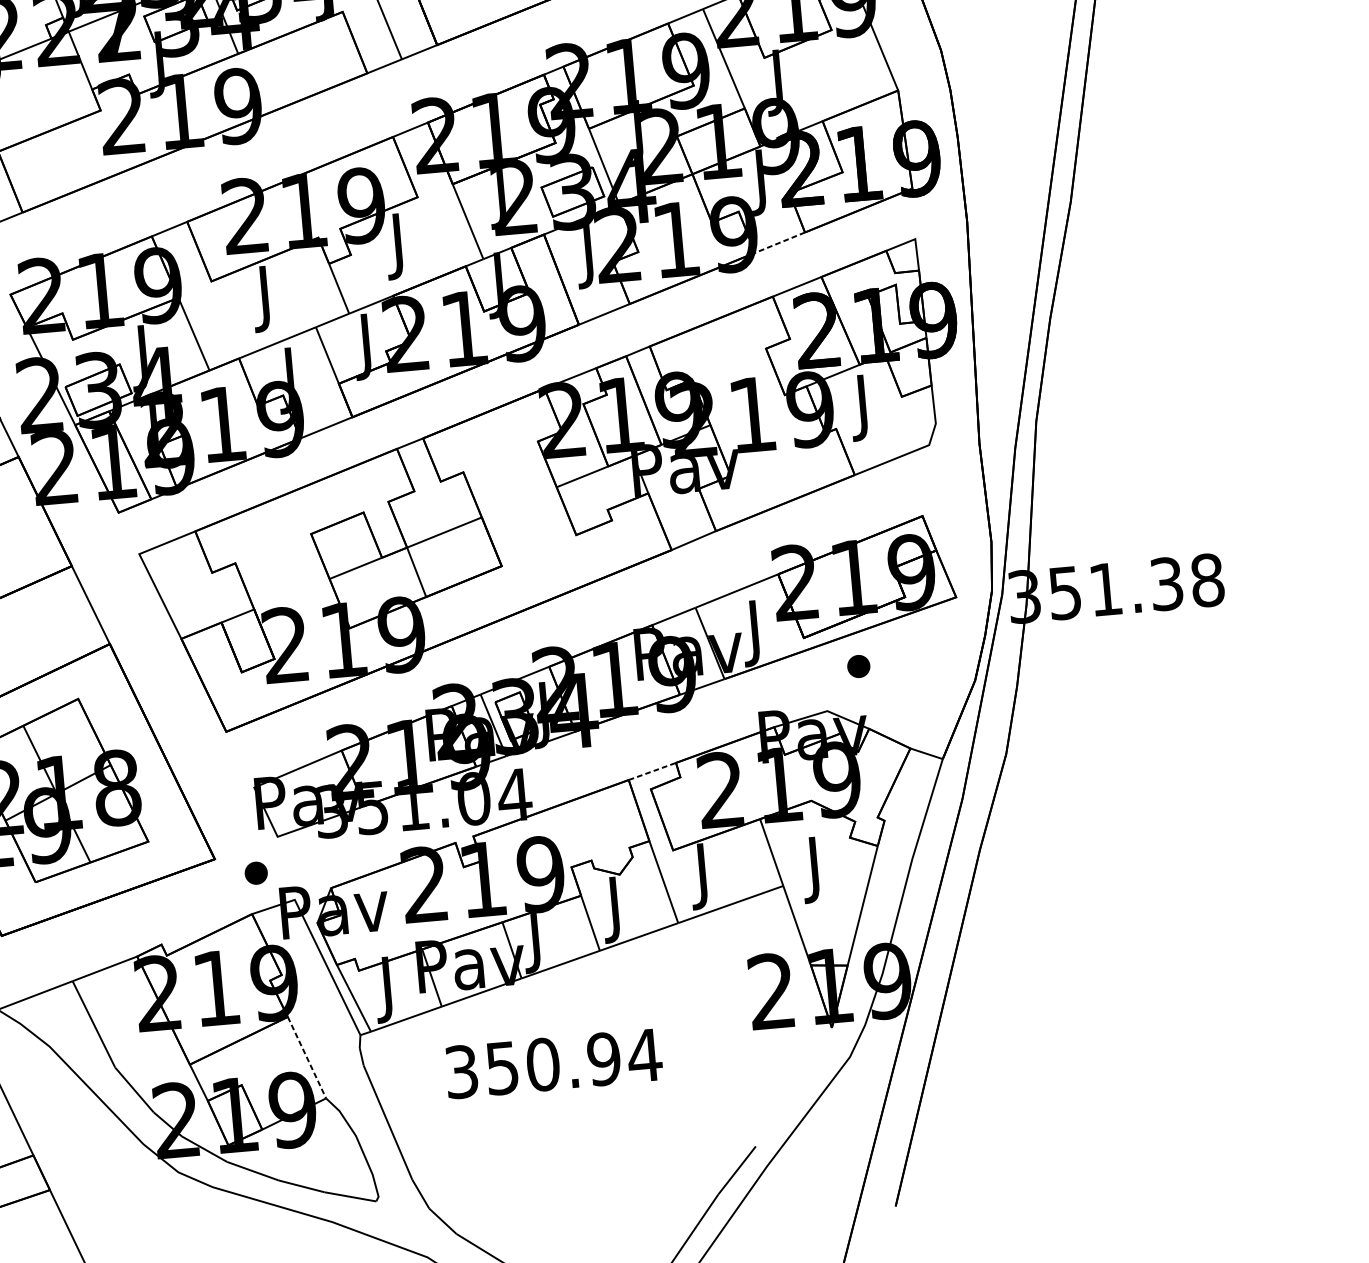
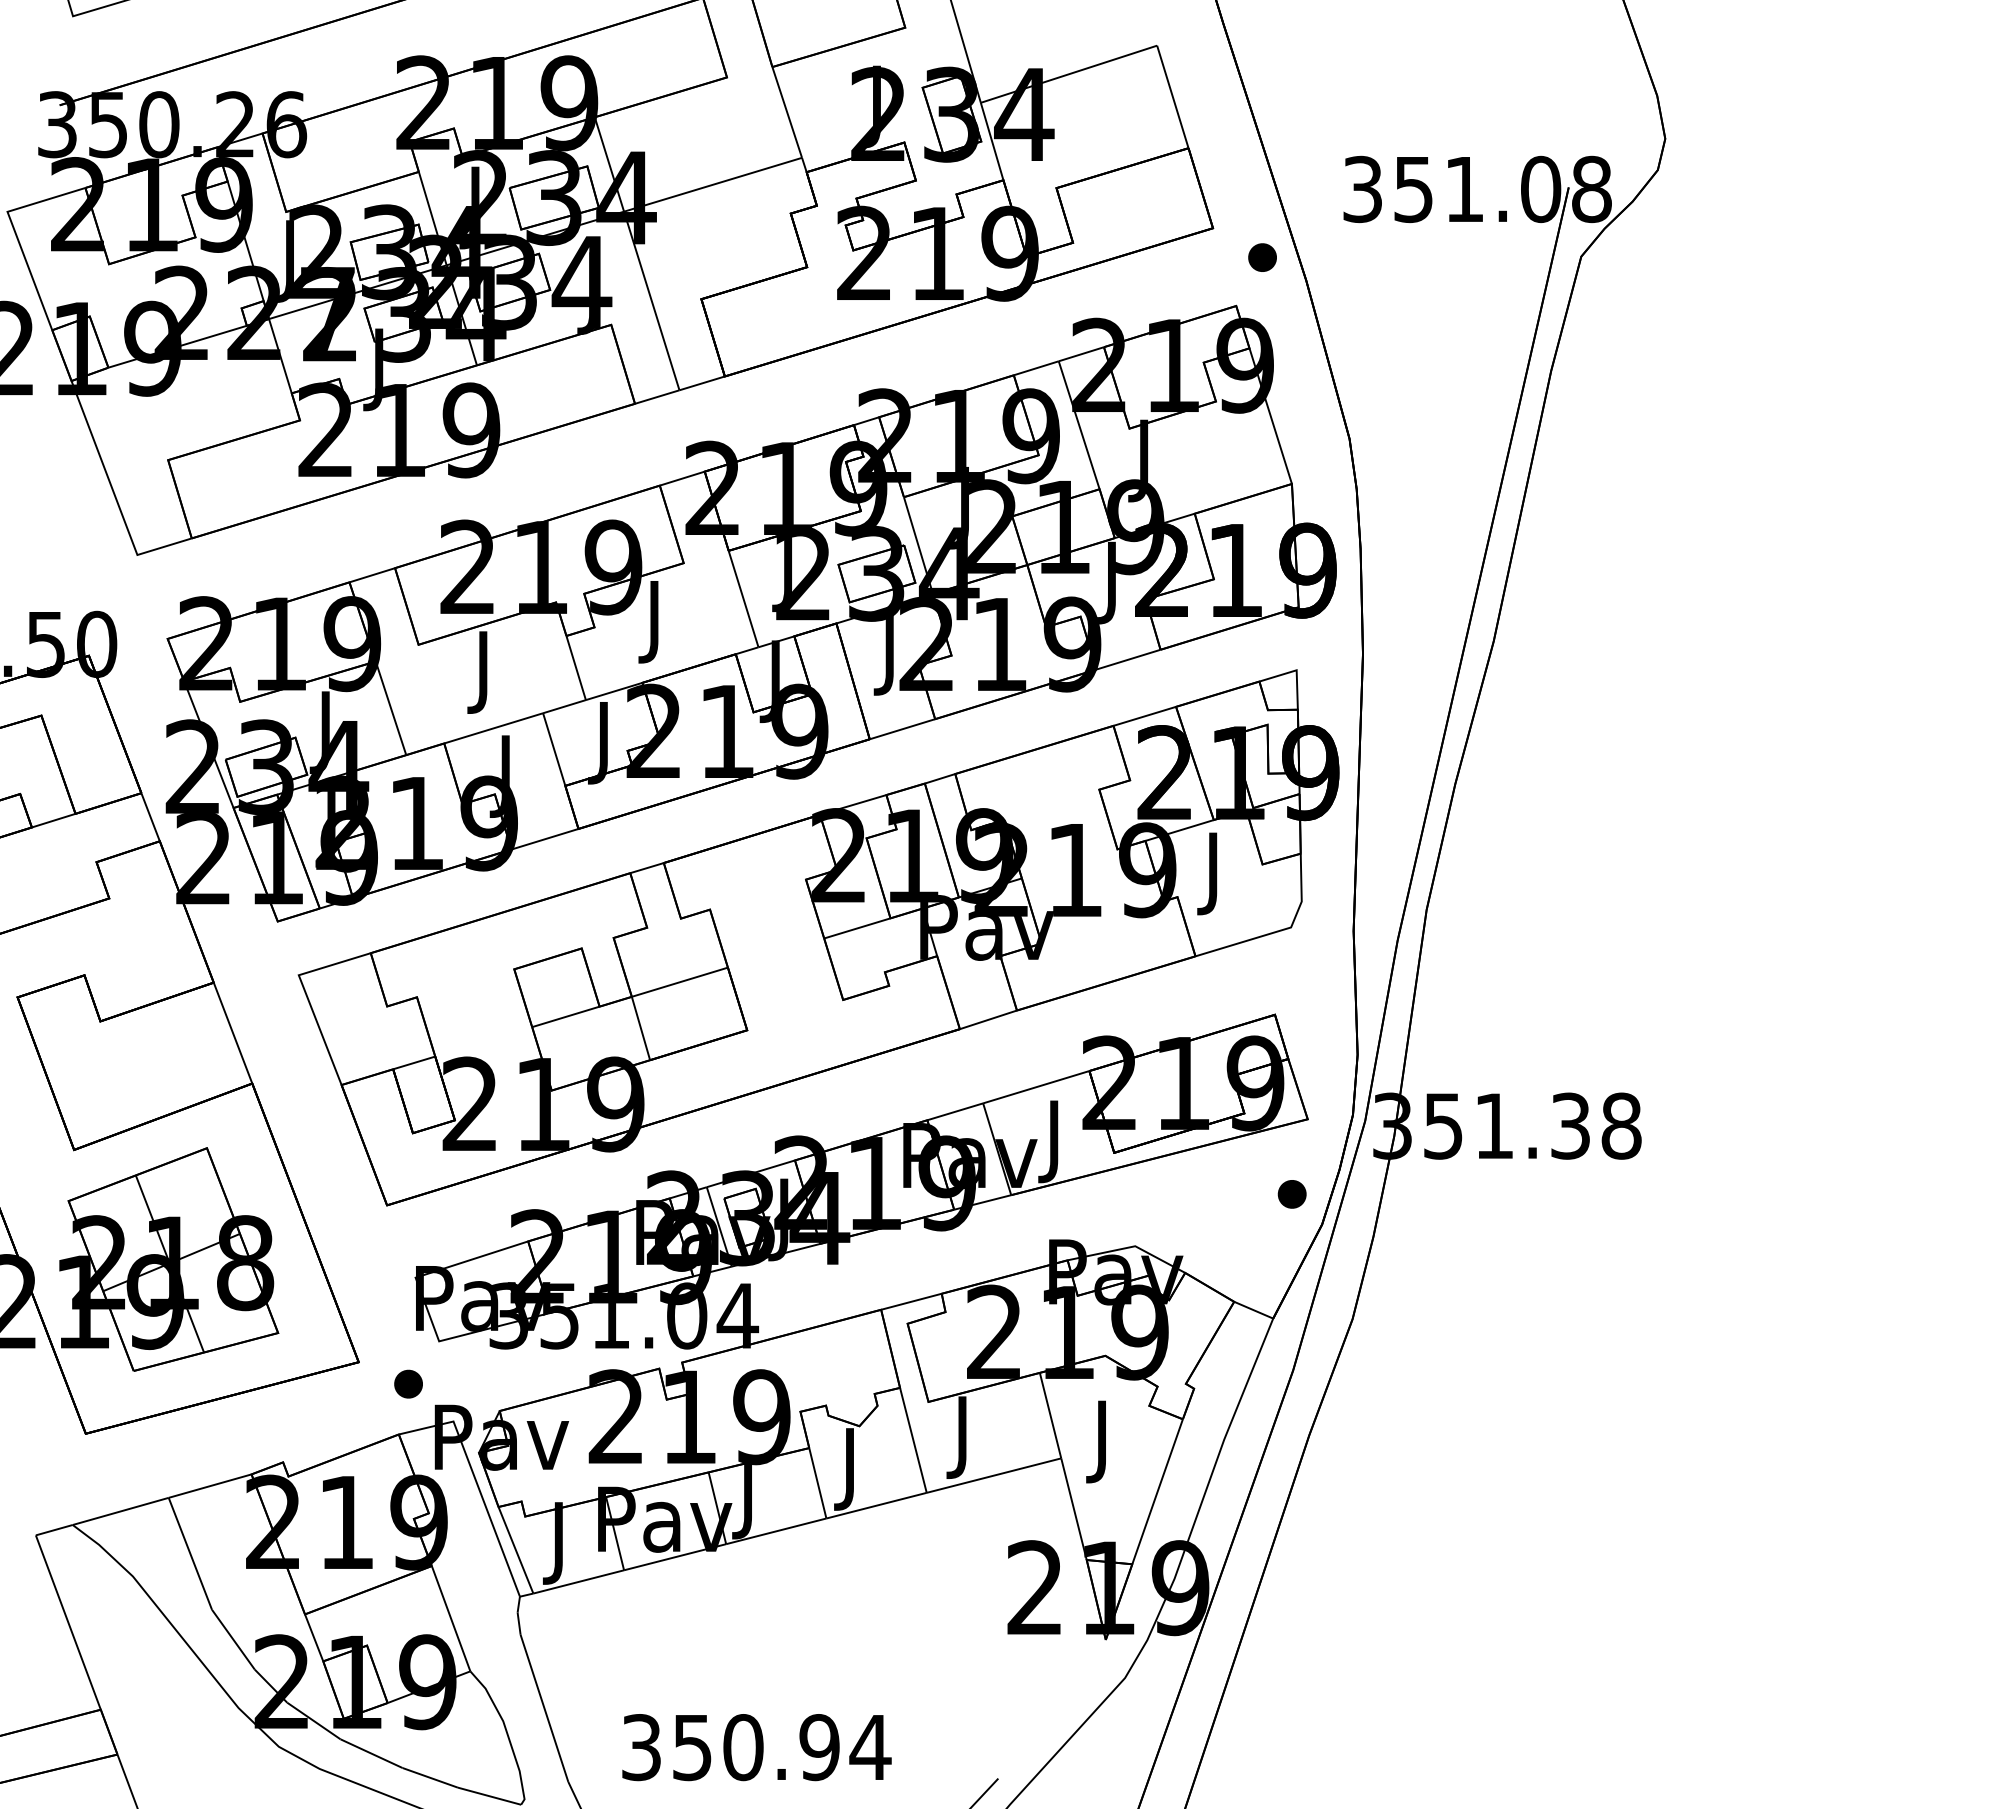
line: (780, 242) -> (1128, 659), dashed -> solid
part: (858, 666) -> (1291, 1194), moved
line: (652, 771) -> (911, 1301), dashed -> solid
line: (307, 1058) -> (451, 1619), dashed -> solid
text: (553, 1063) -> (756, 1747), moved

